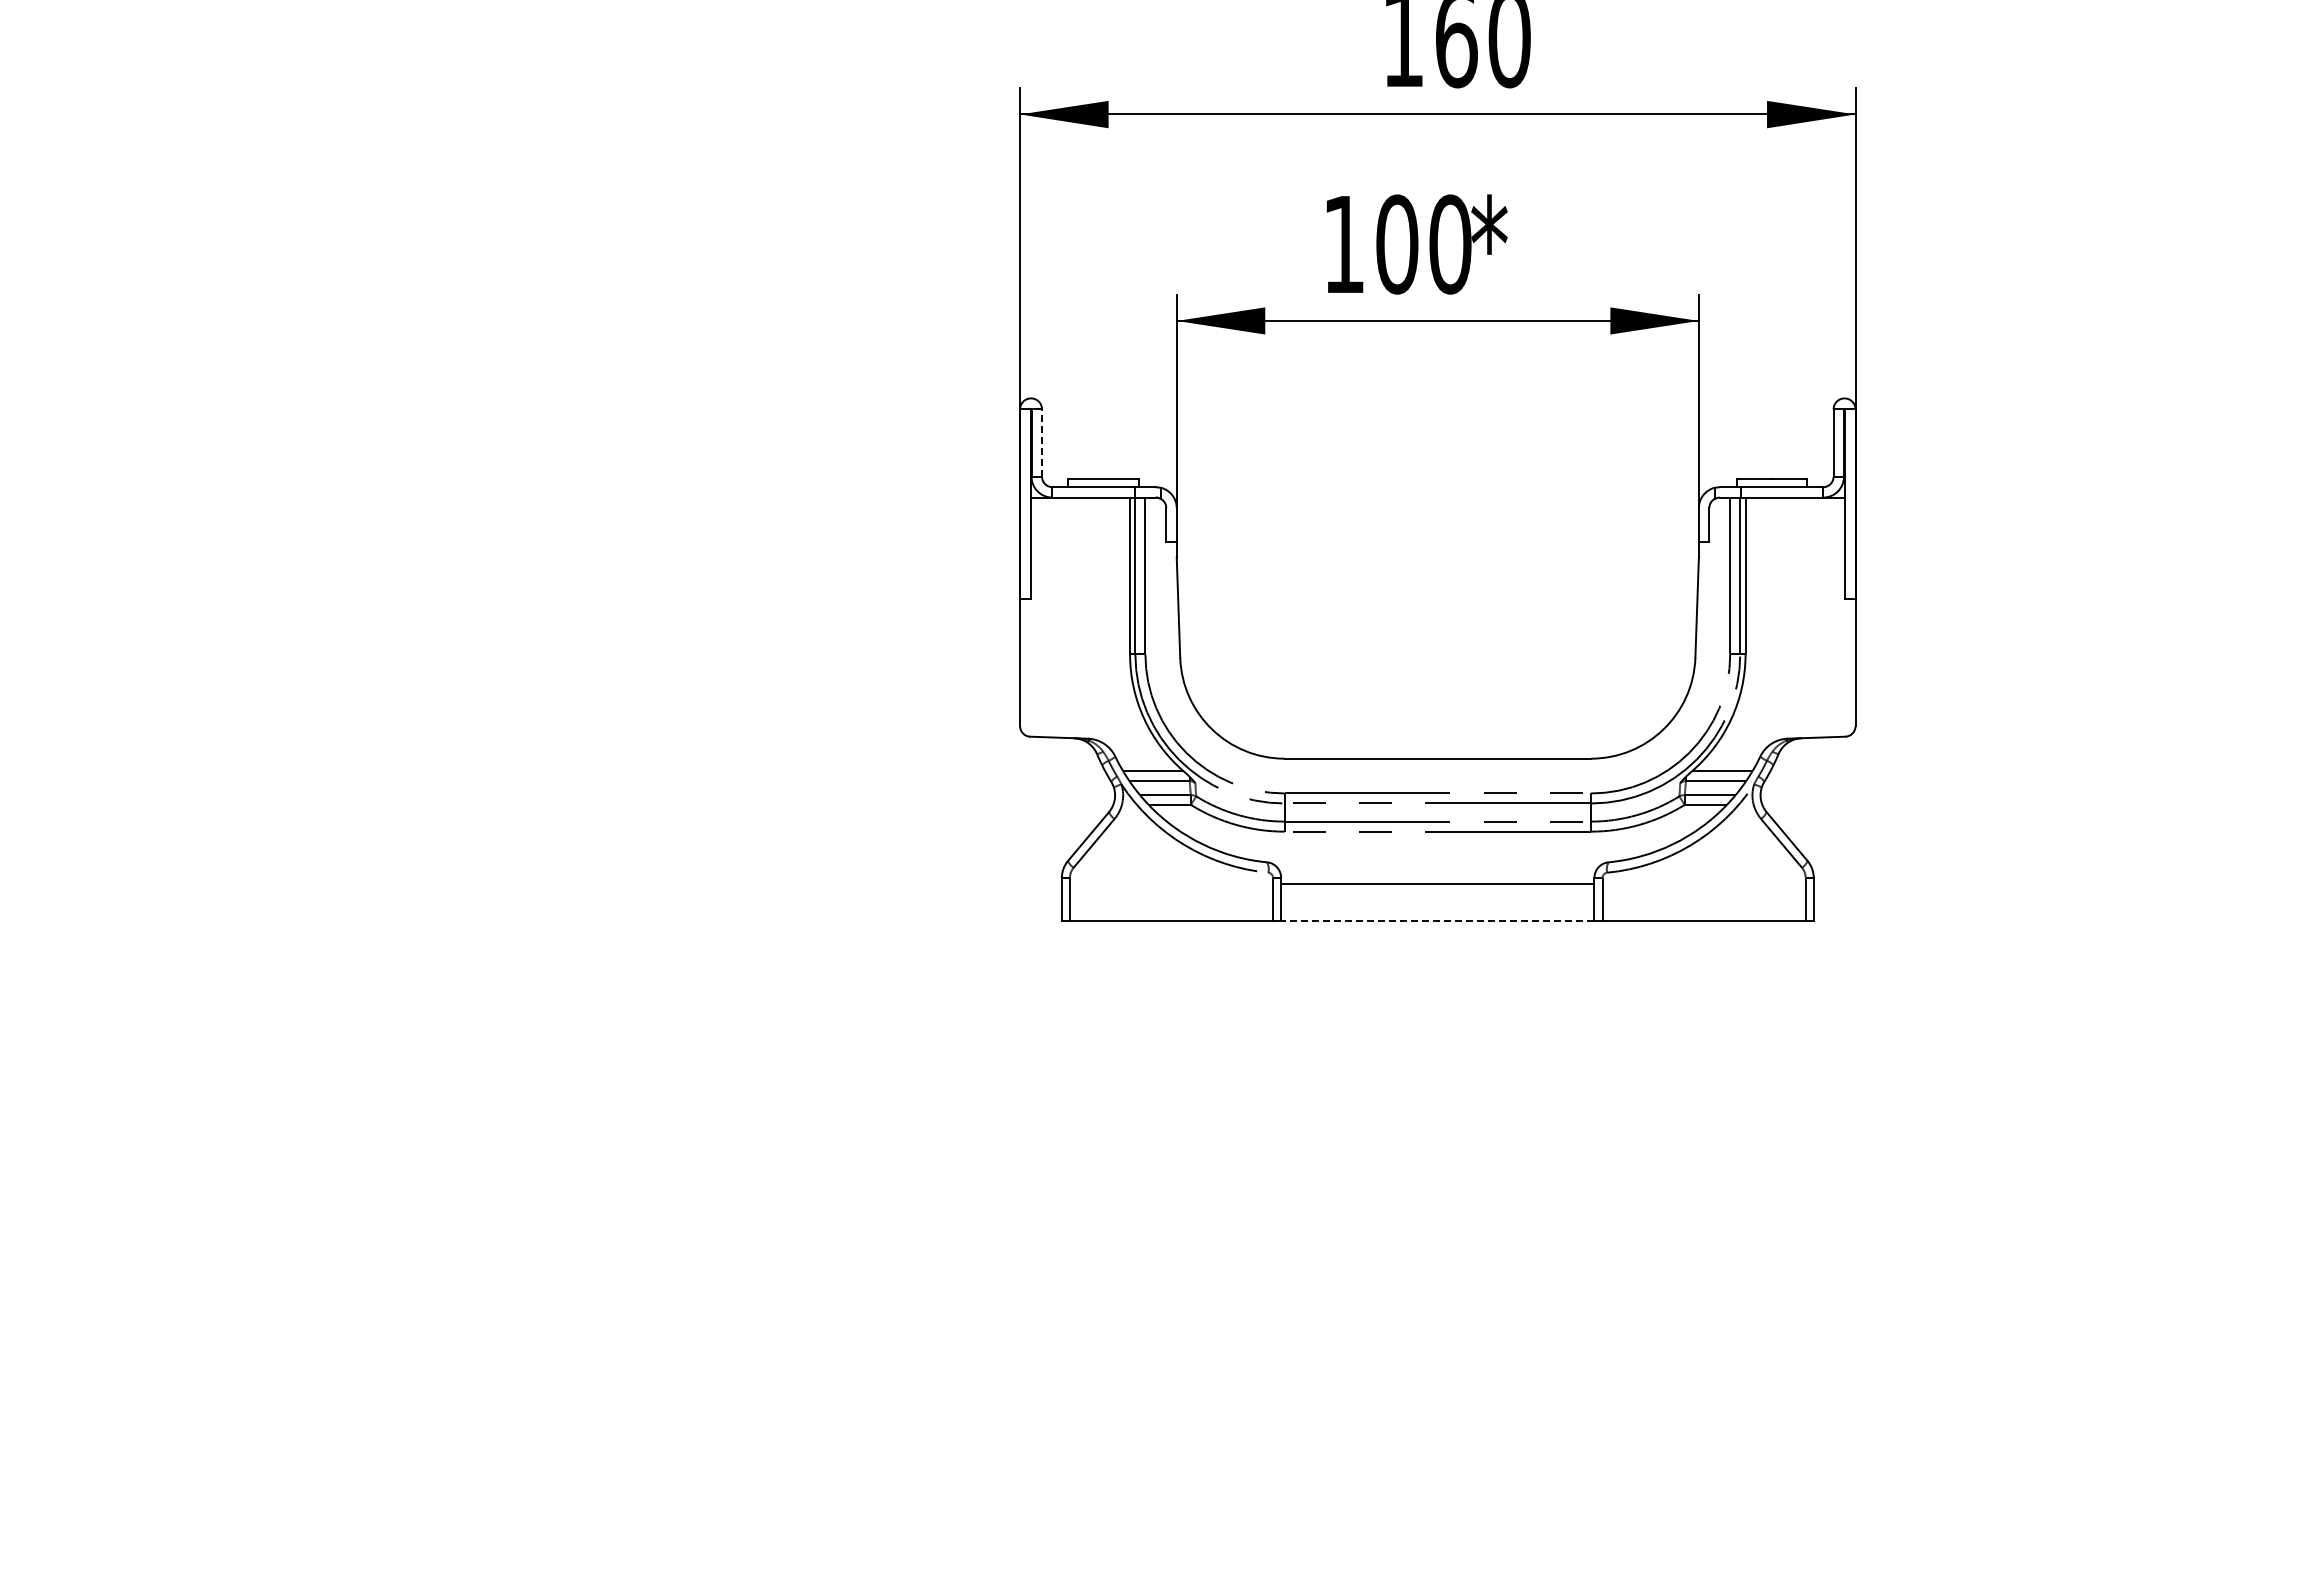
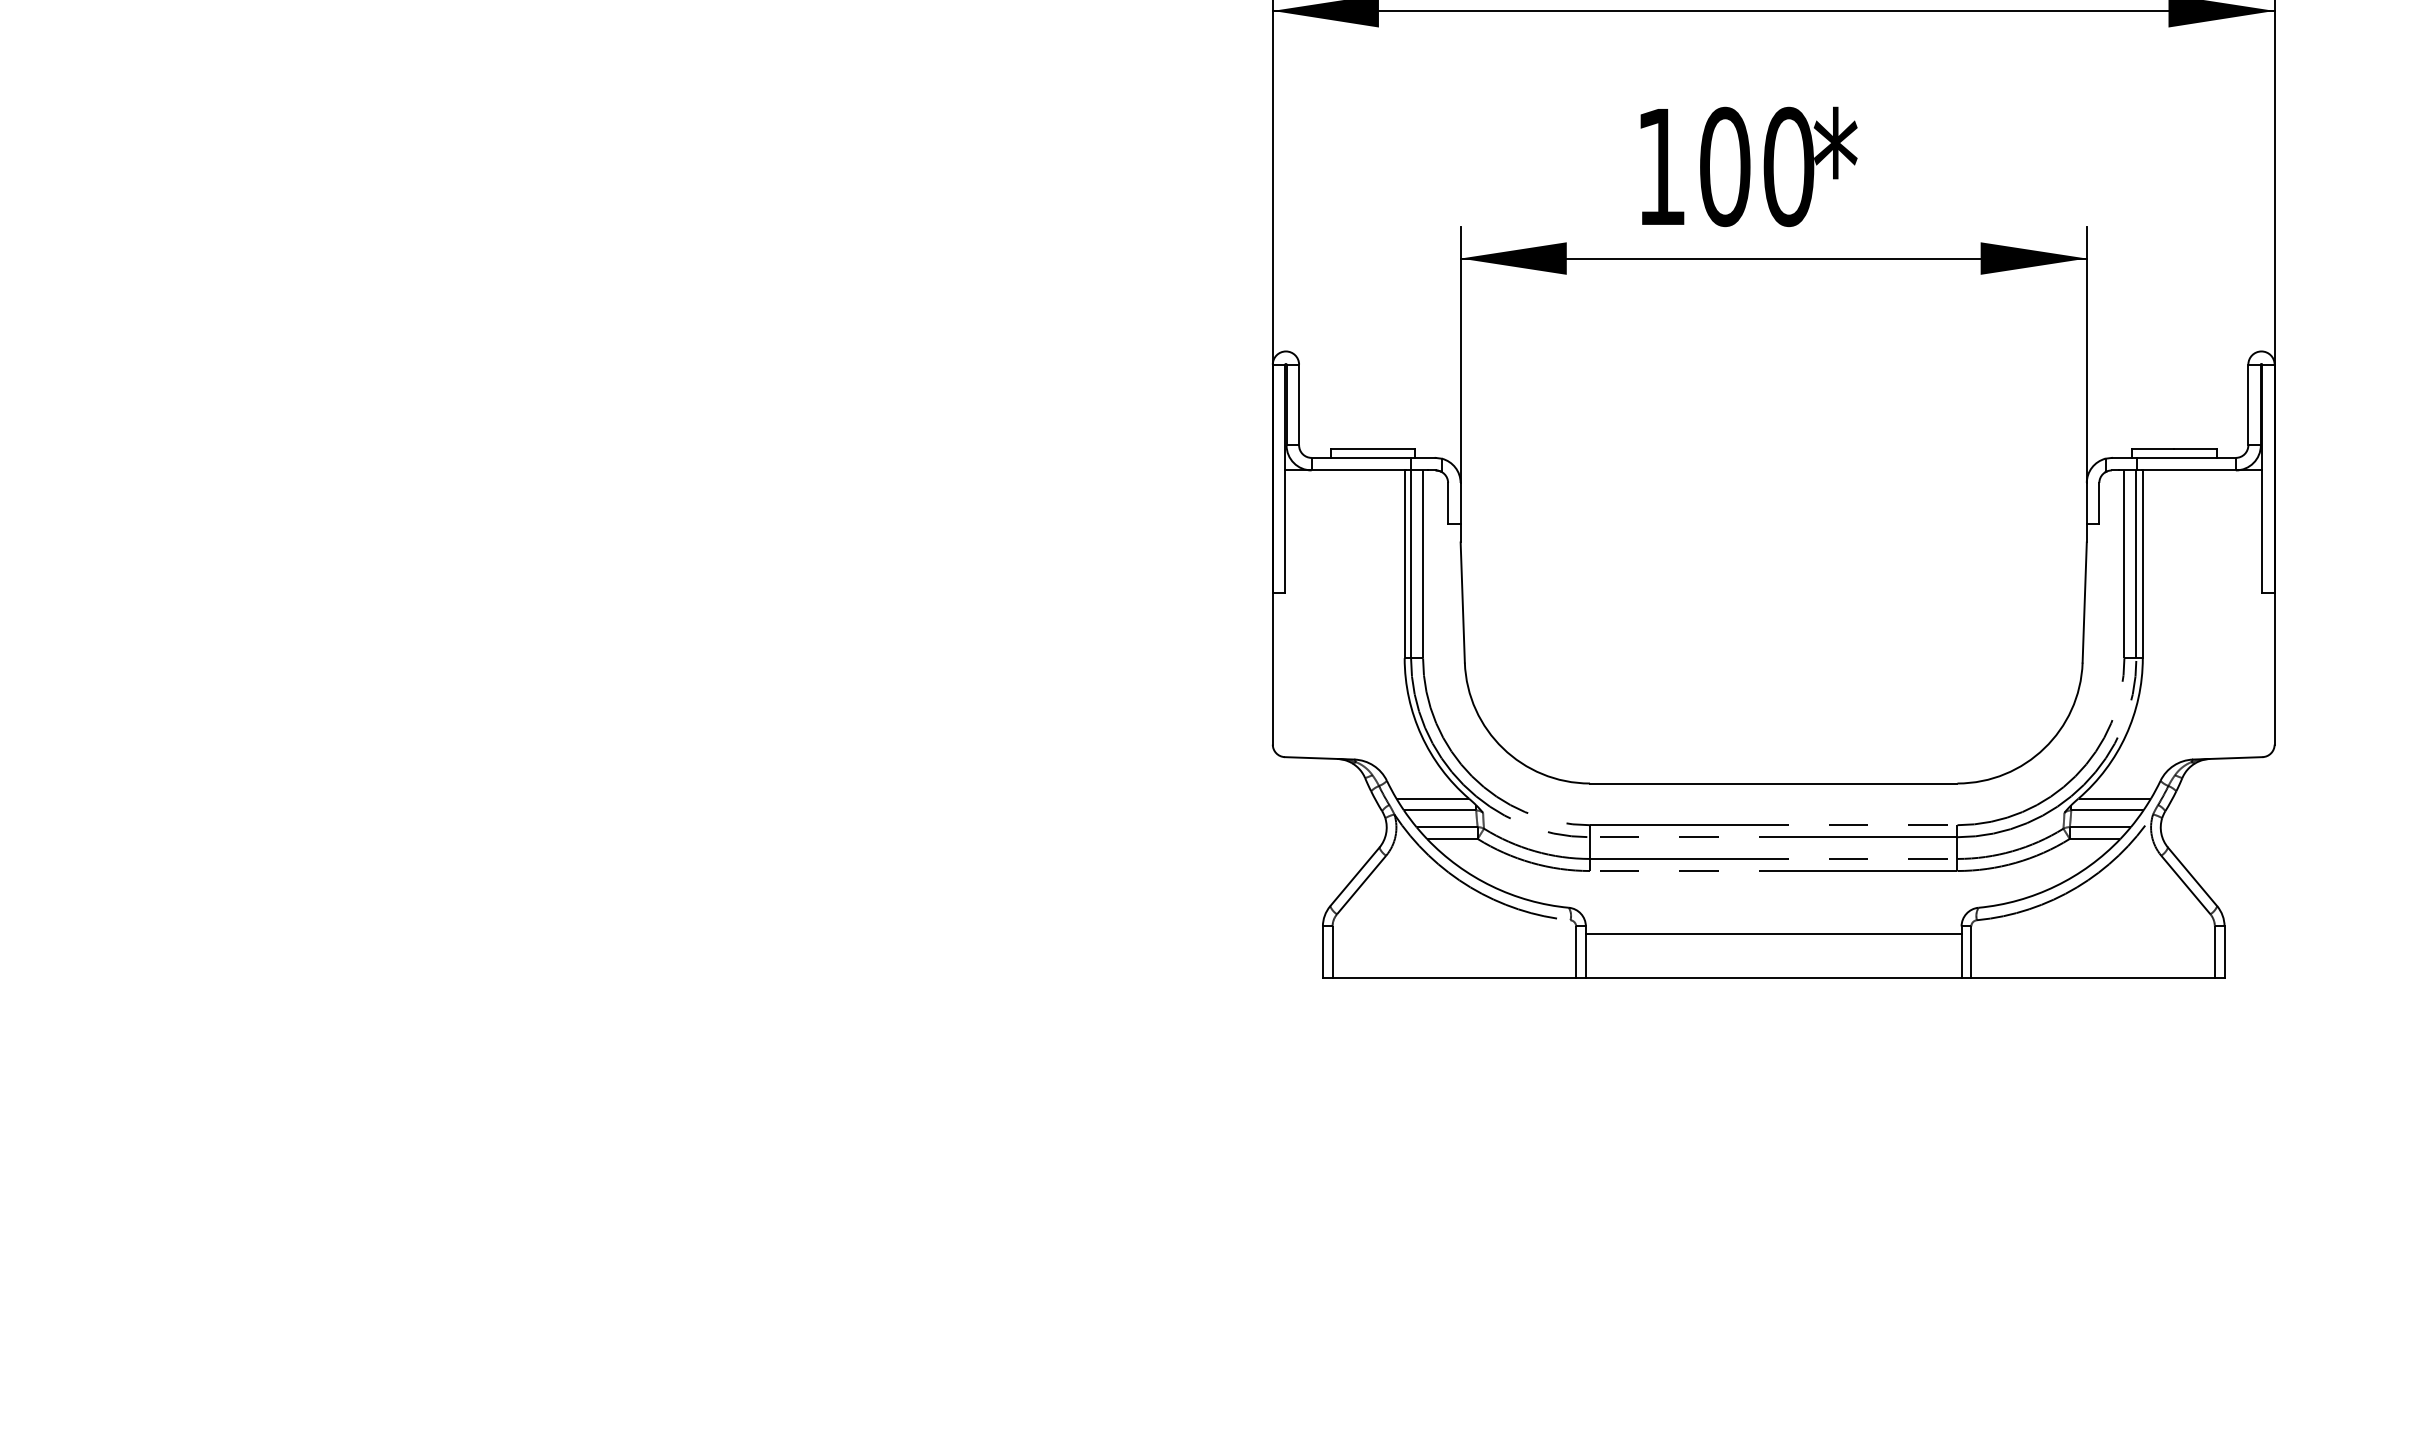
line: (1042, 443) -> (1299, 405), dashed -> solid
line: (1437, 920) -> (1773, 977), dashed -> solid

